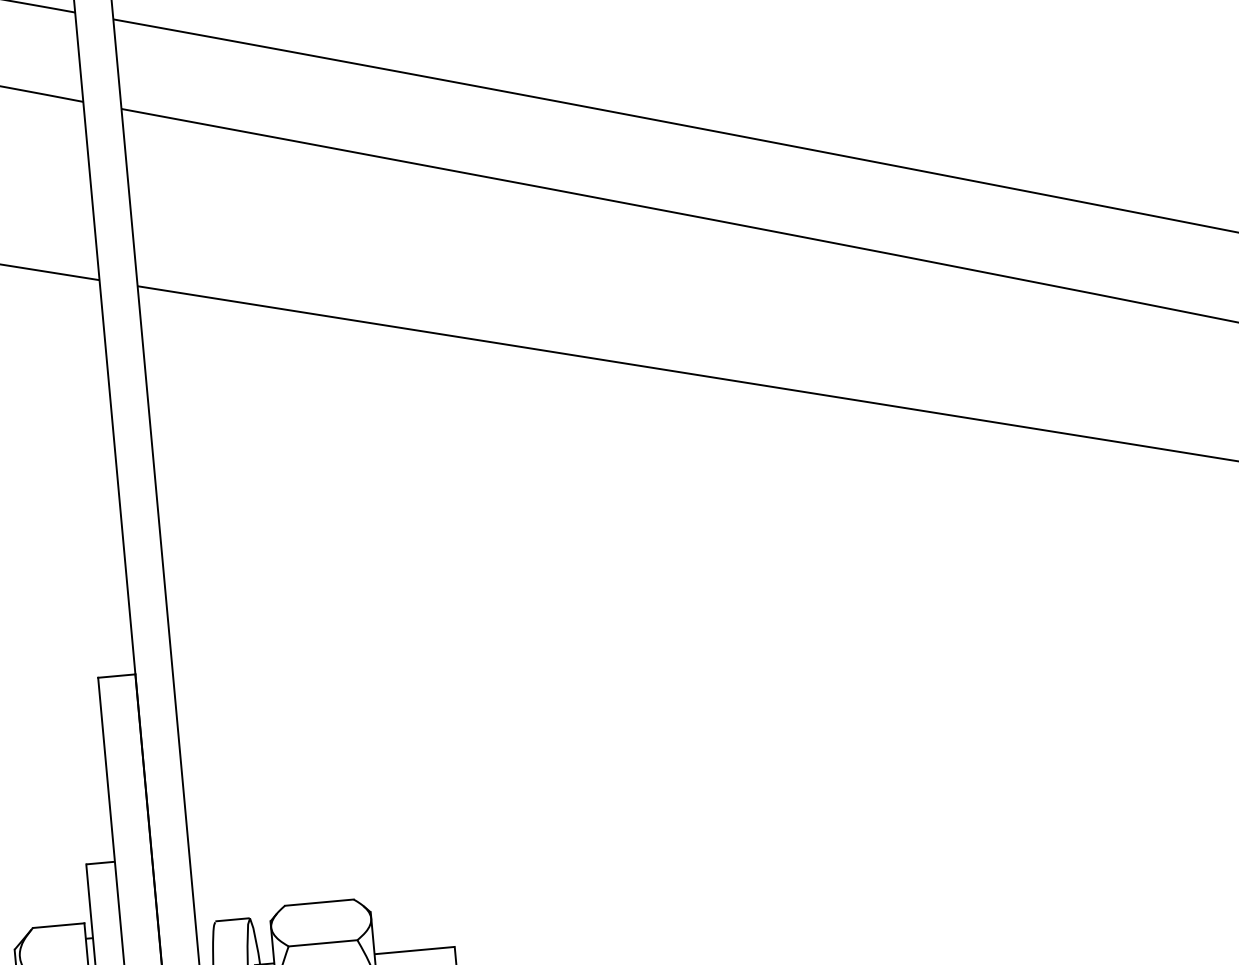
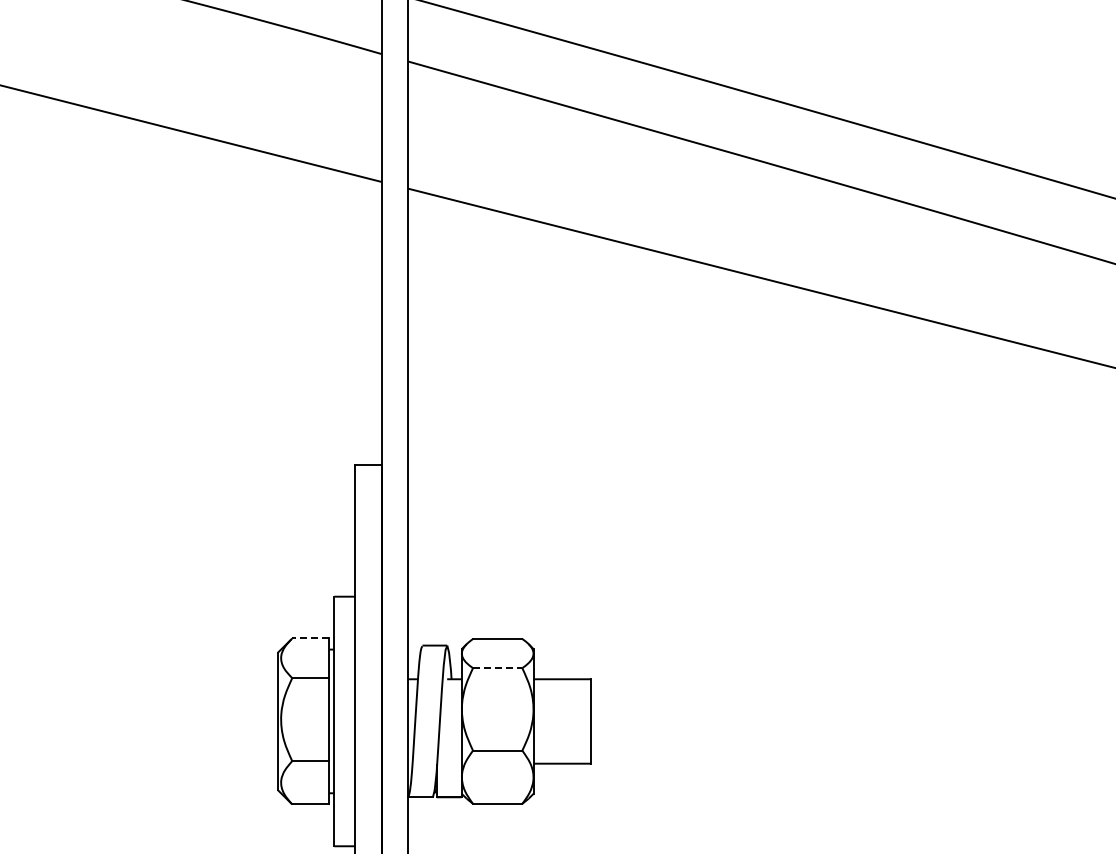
line: (58, 925) -> (310, 638), solid -> dashed
line: (322, 943) -> (497, 668), solid -> dashed

